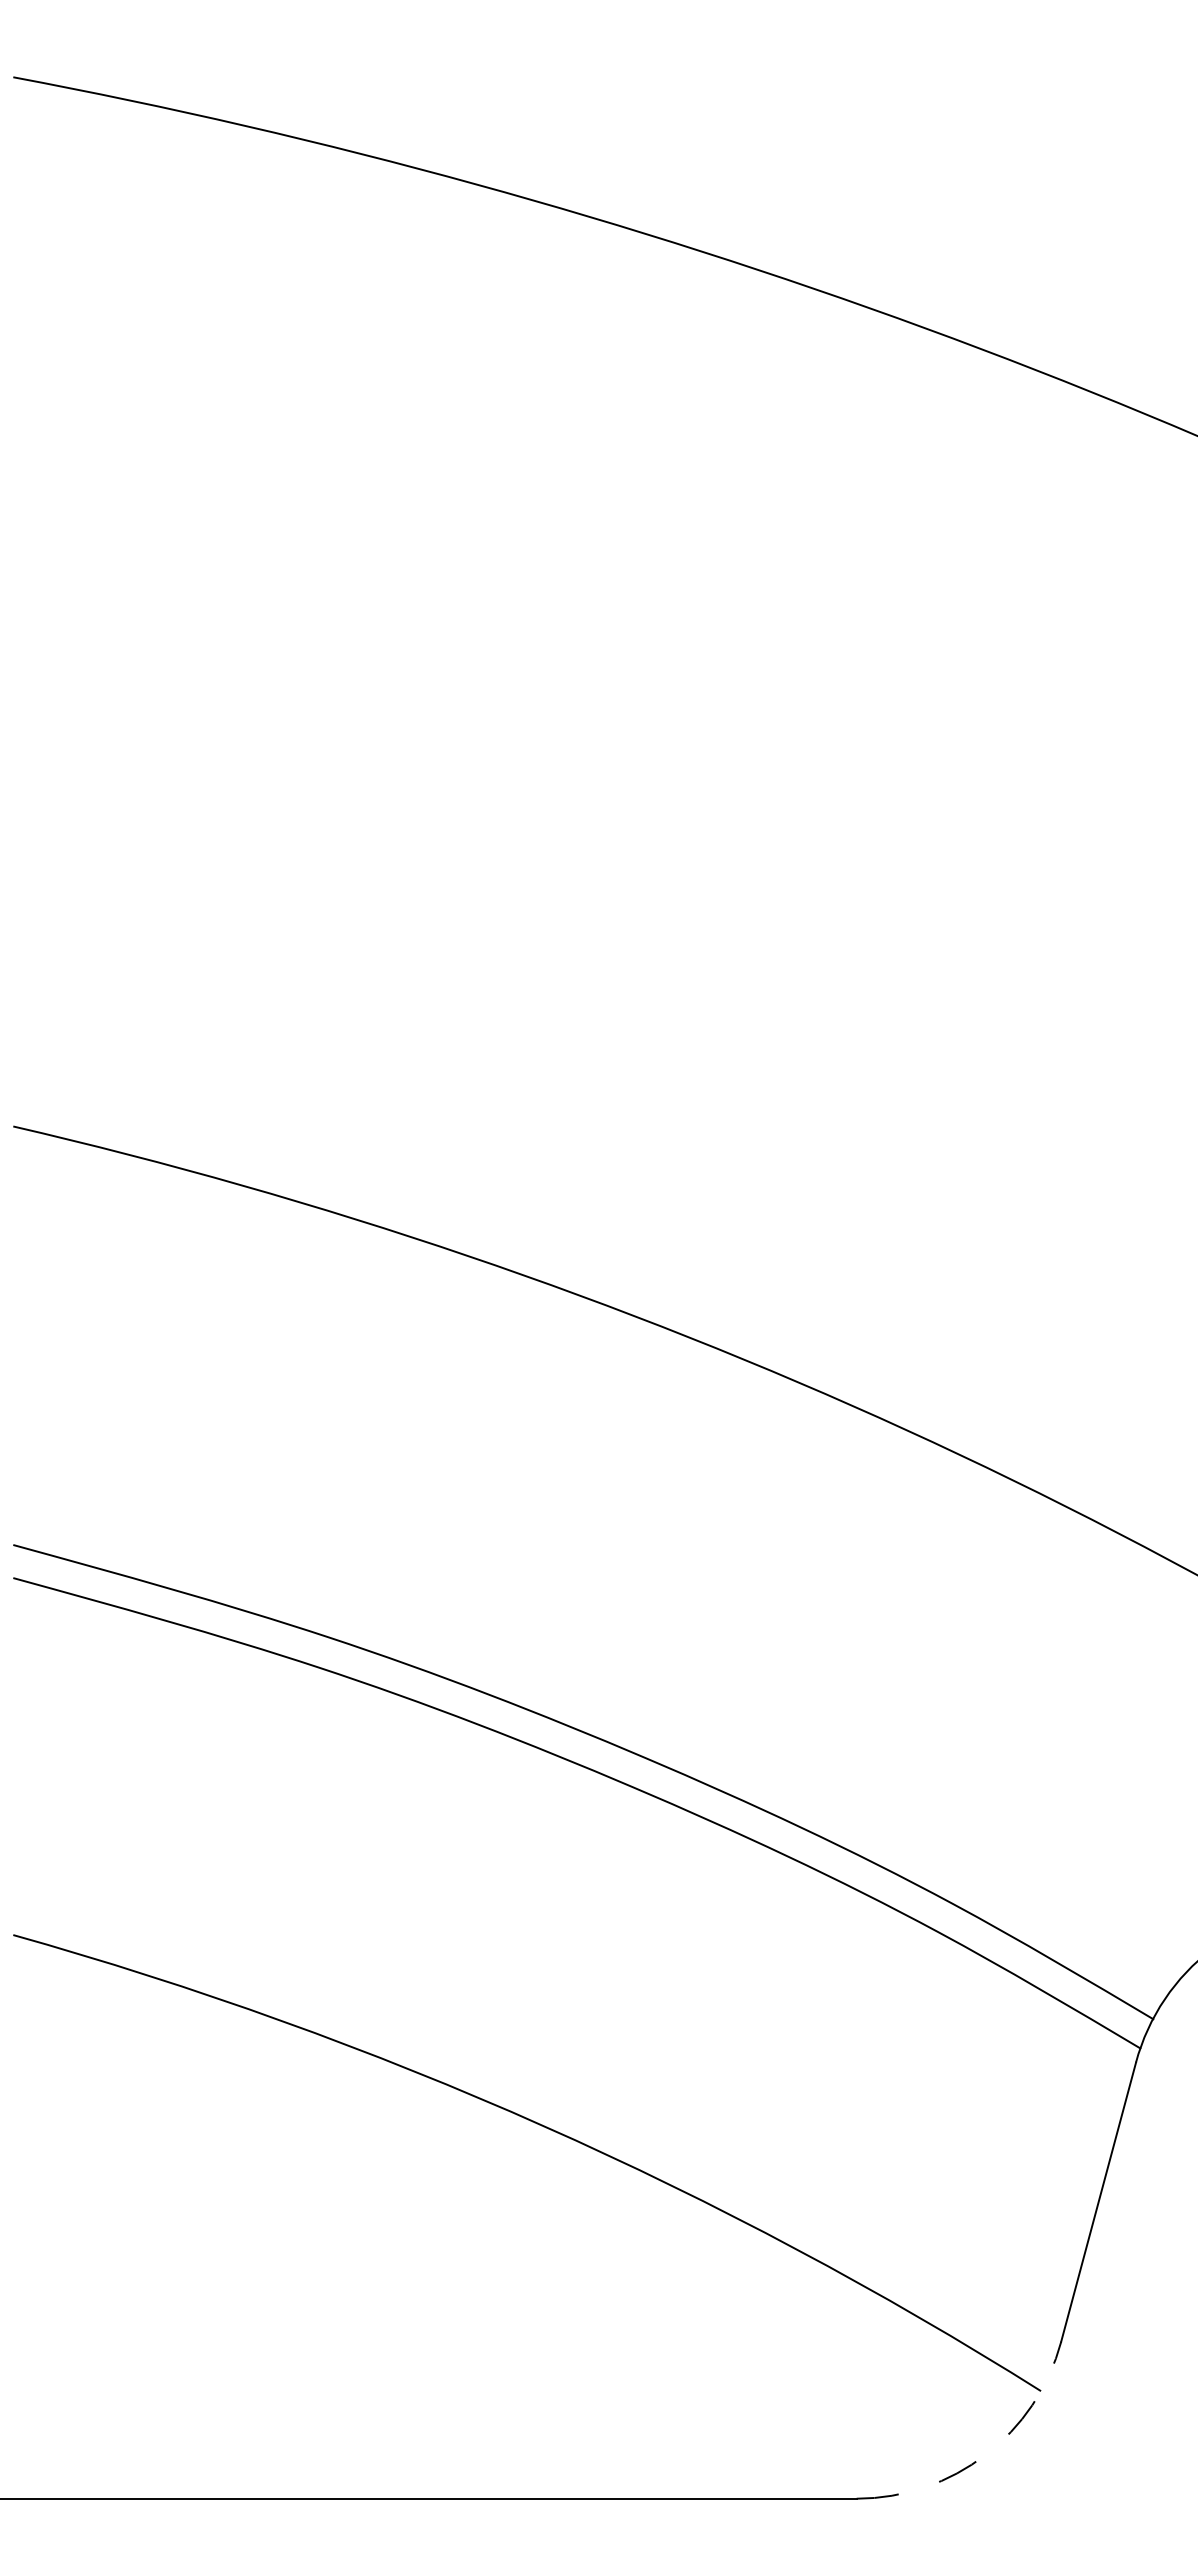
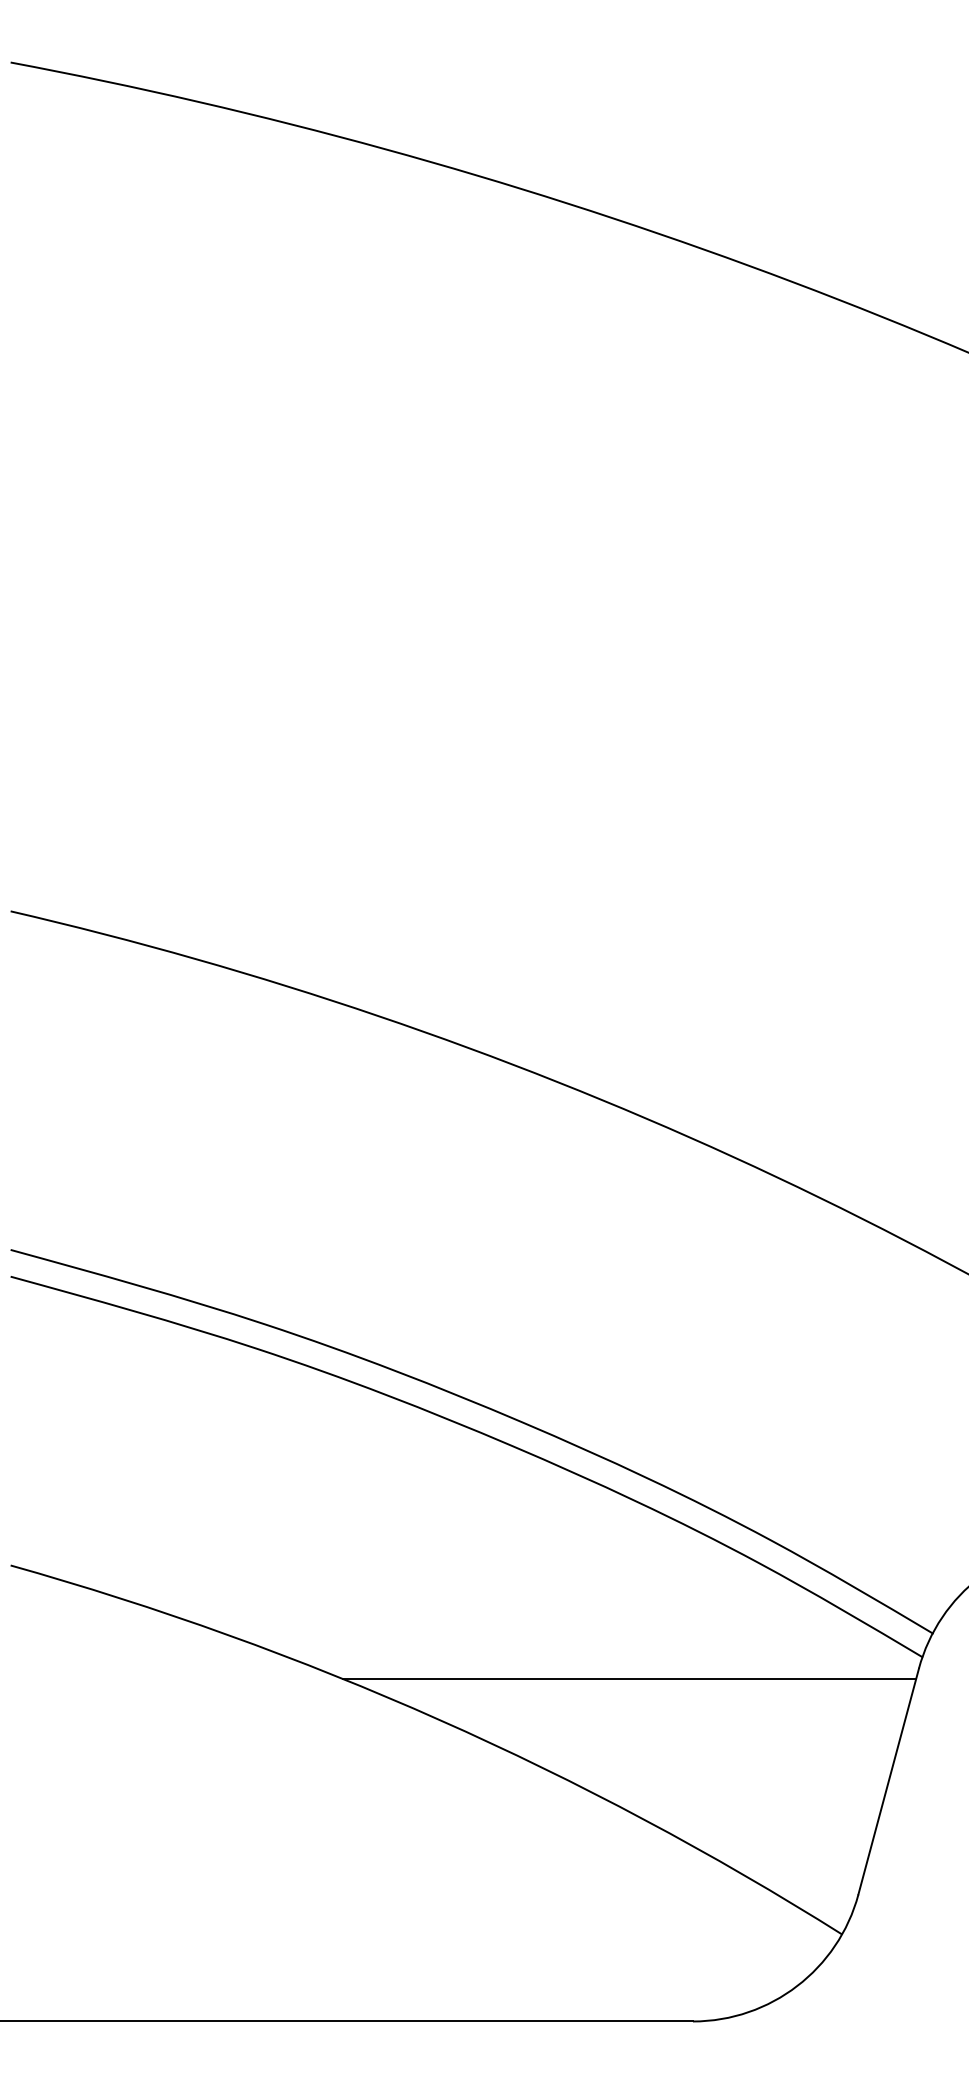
line: (777, 2075) -> (628, 1679), added
arc: (985, 2454) -> (797, 1985), dashed -> solid

